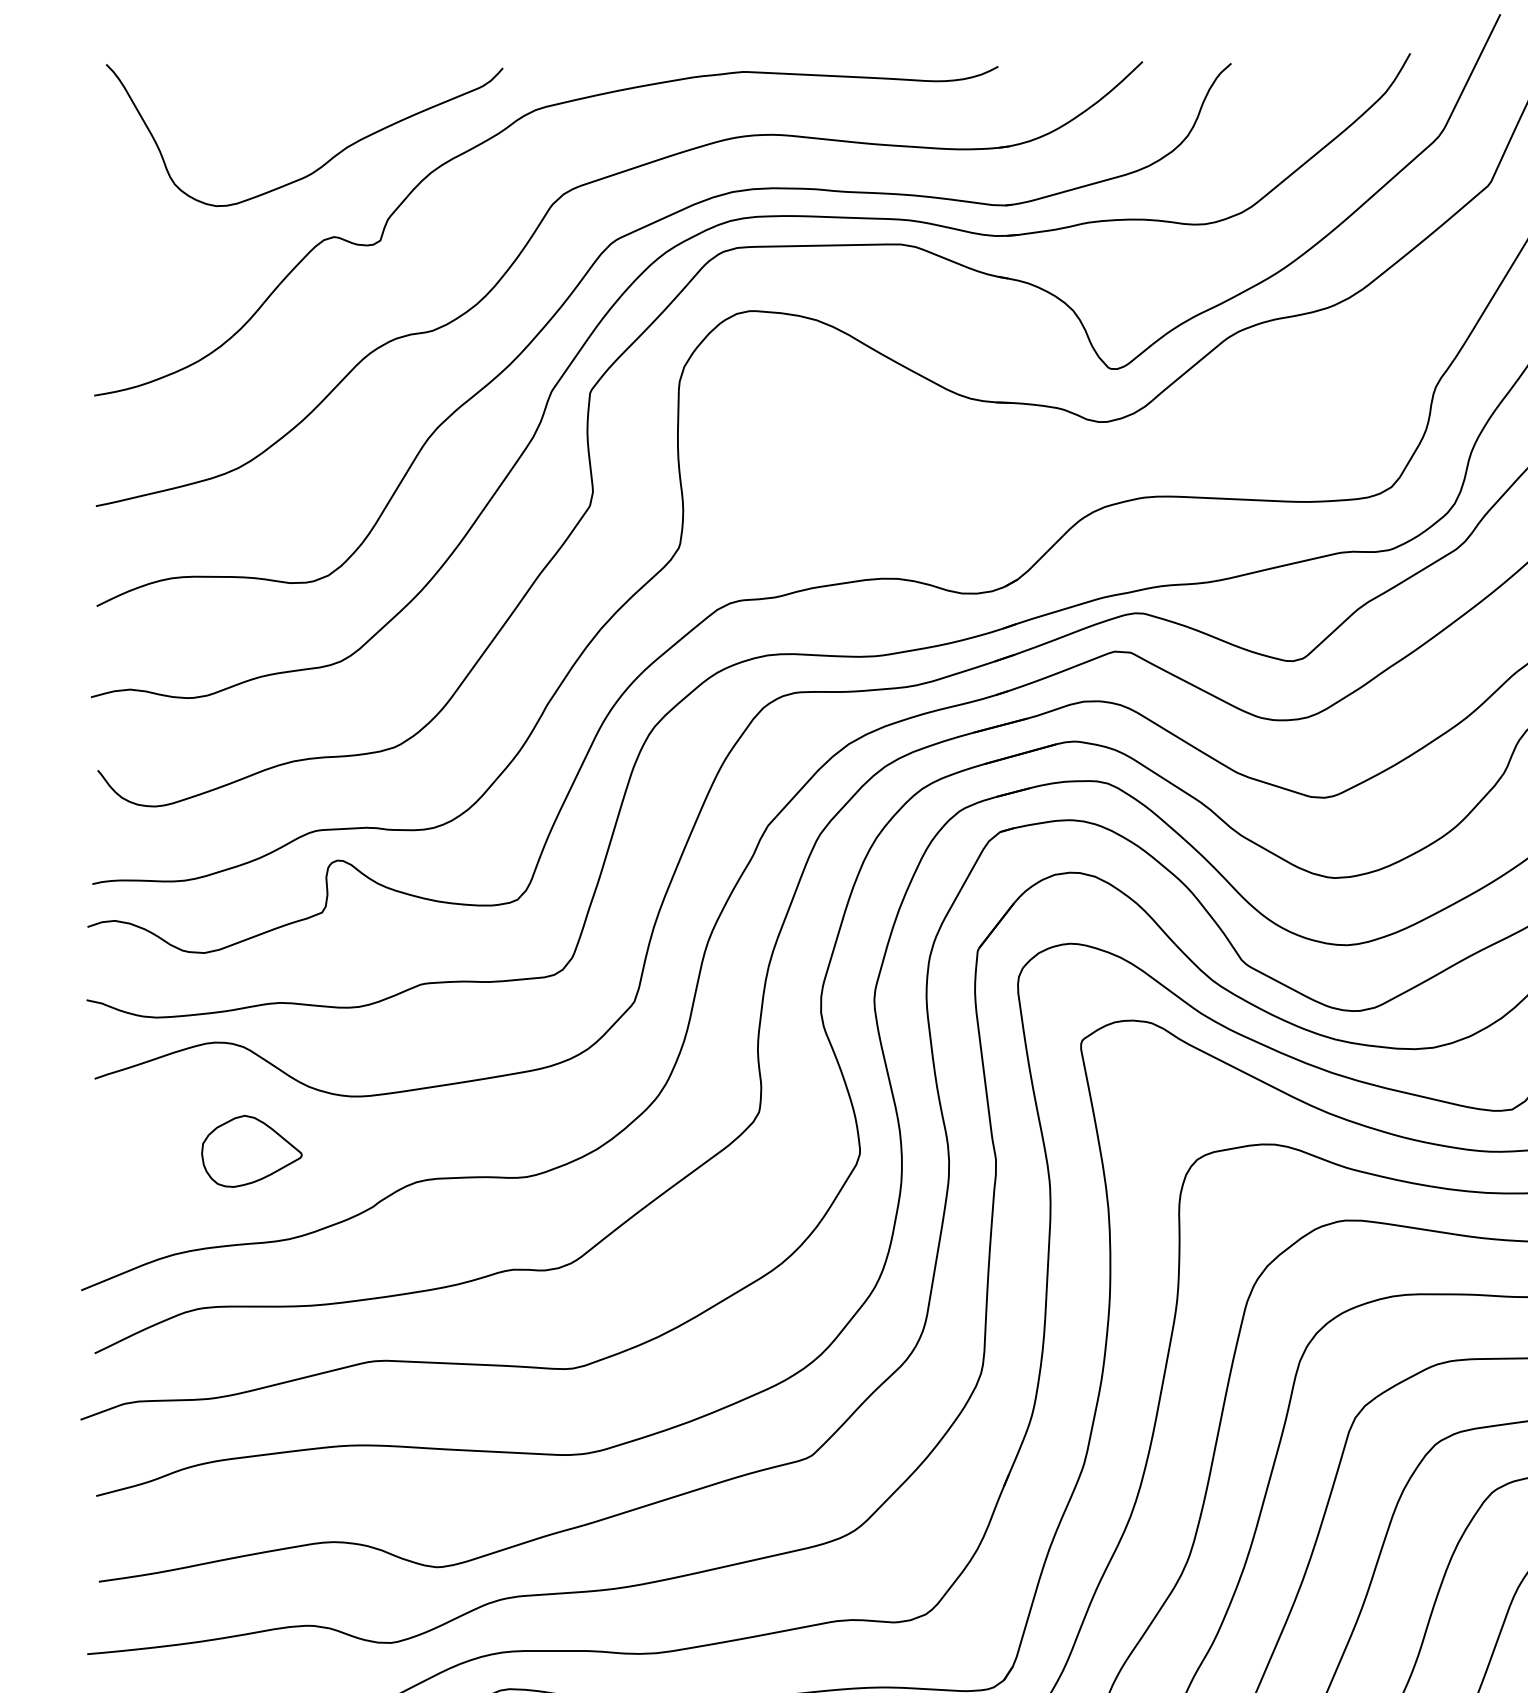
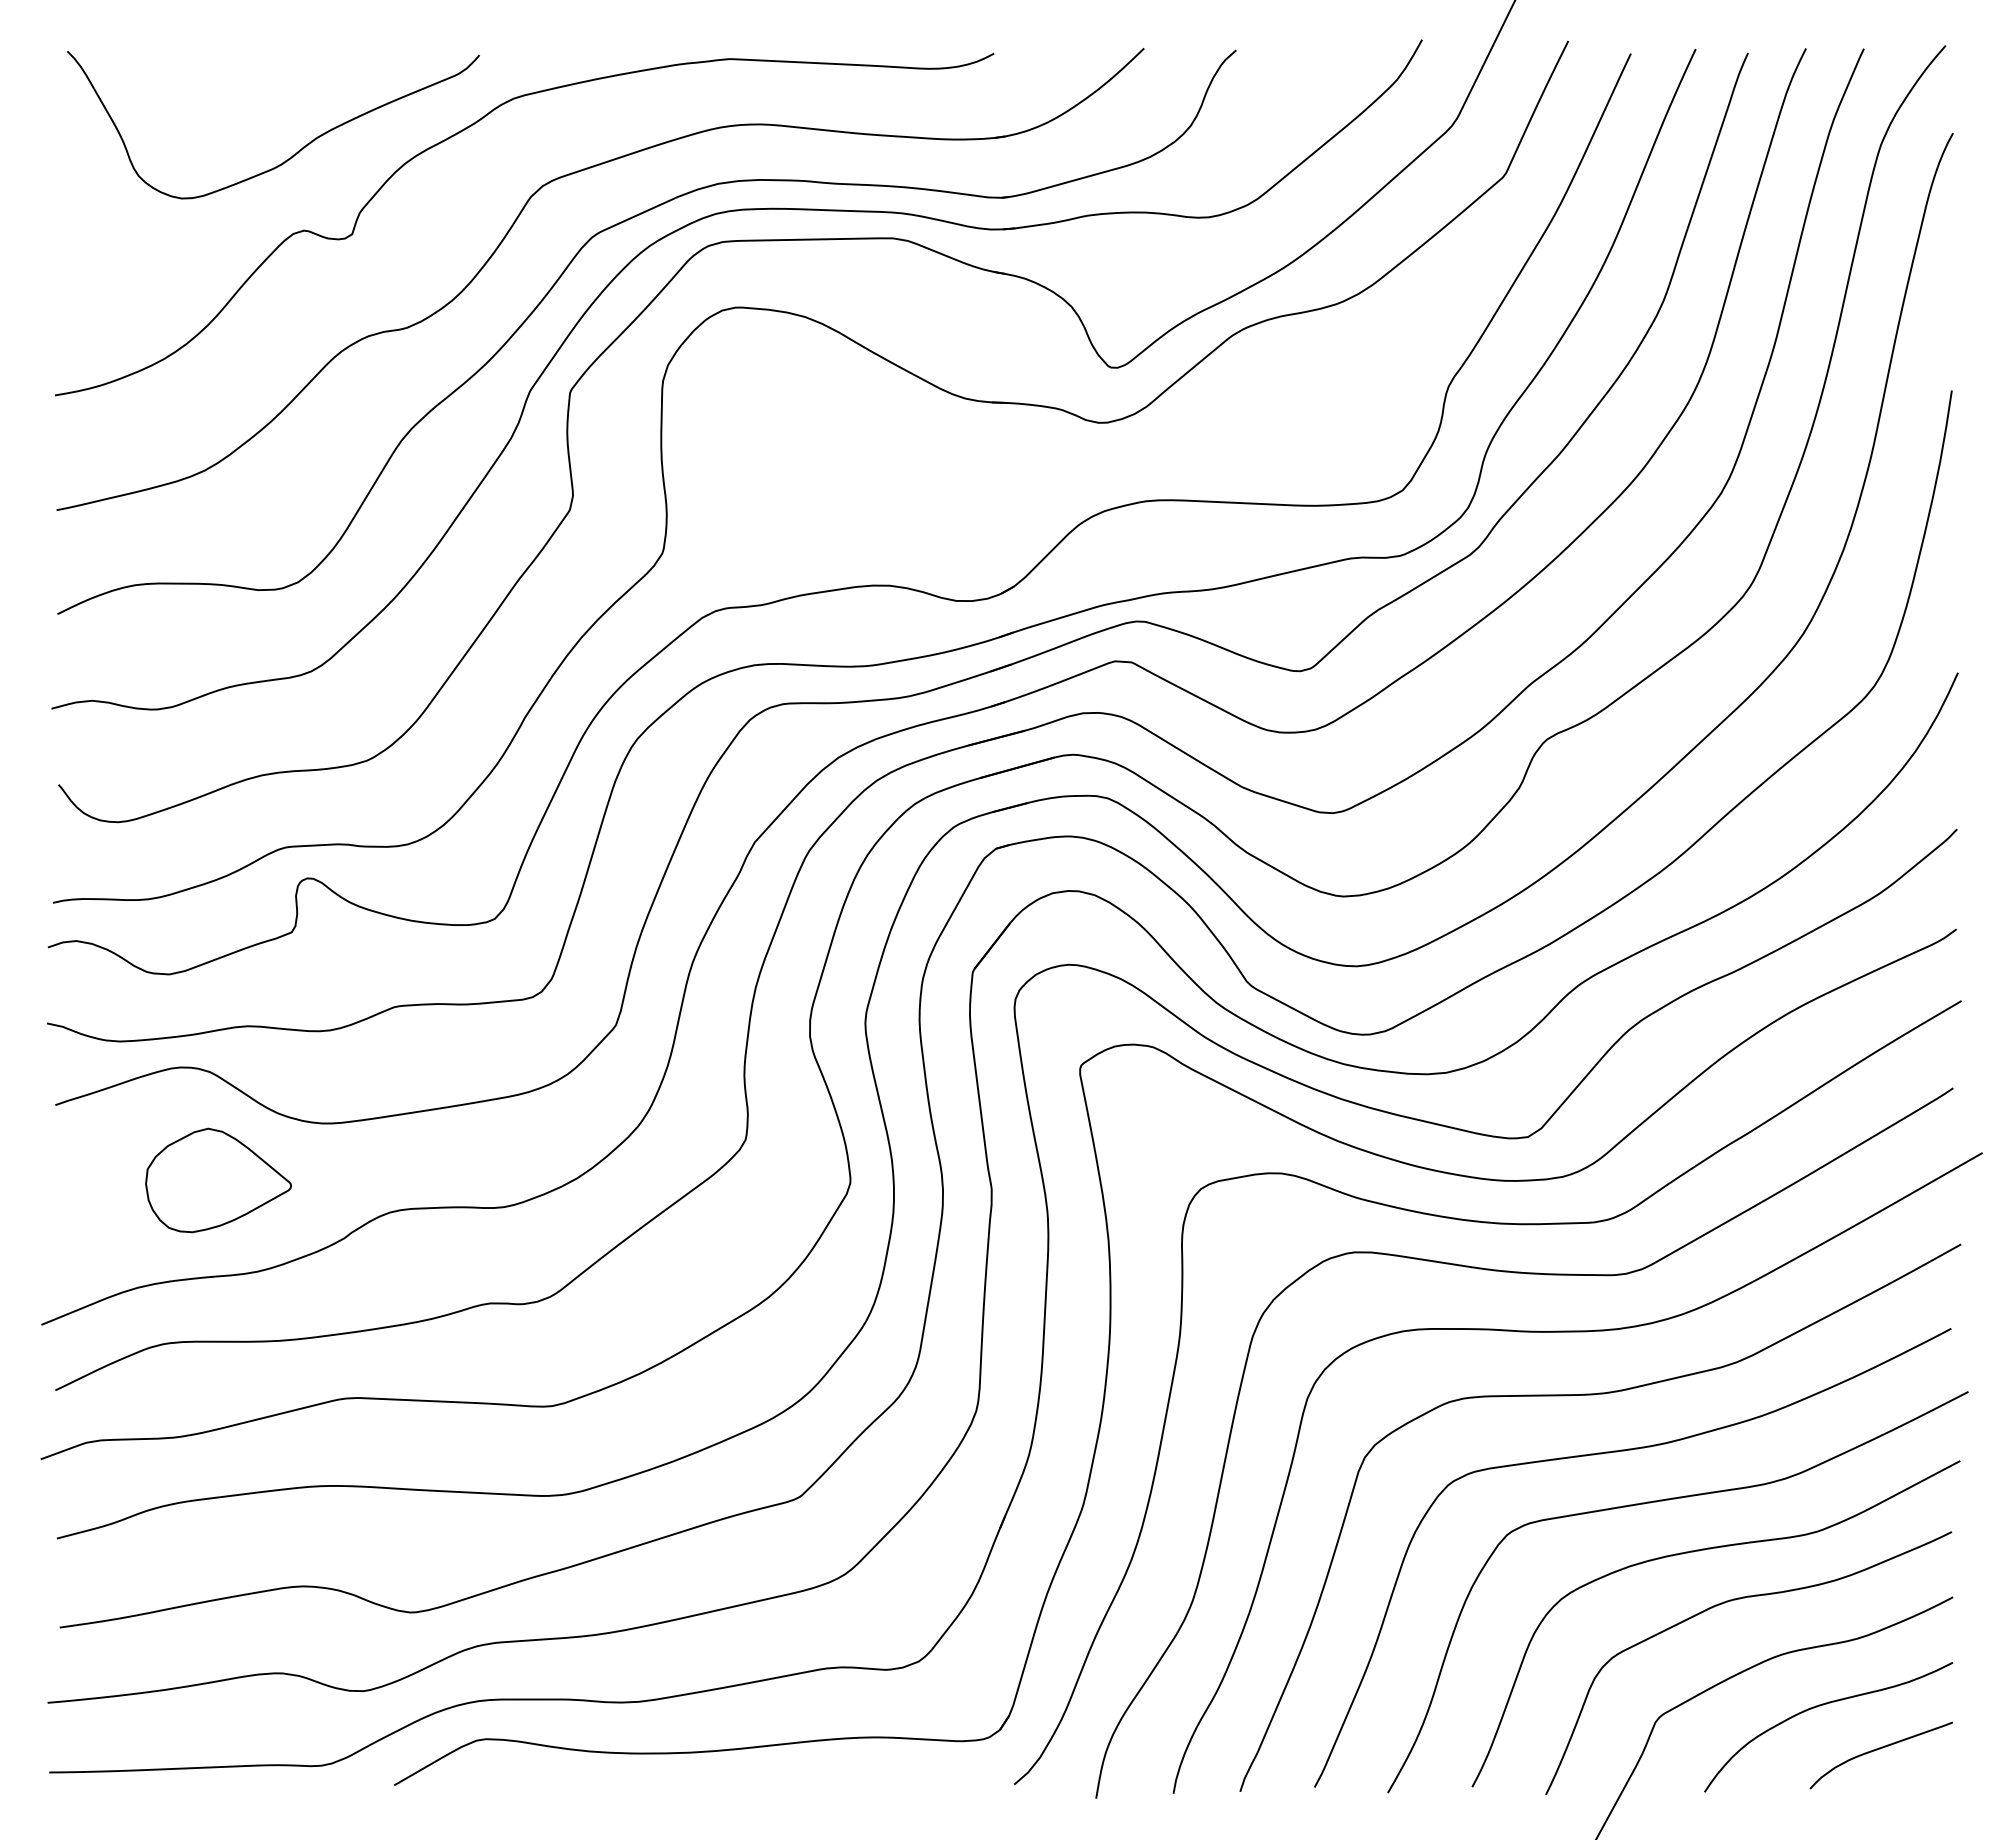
part: (251, 1151) -> (218, 1180), size x1.4

